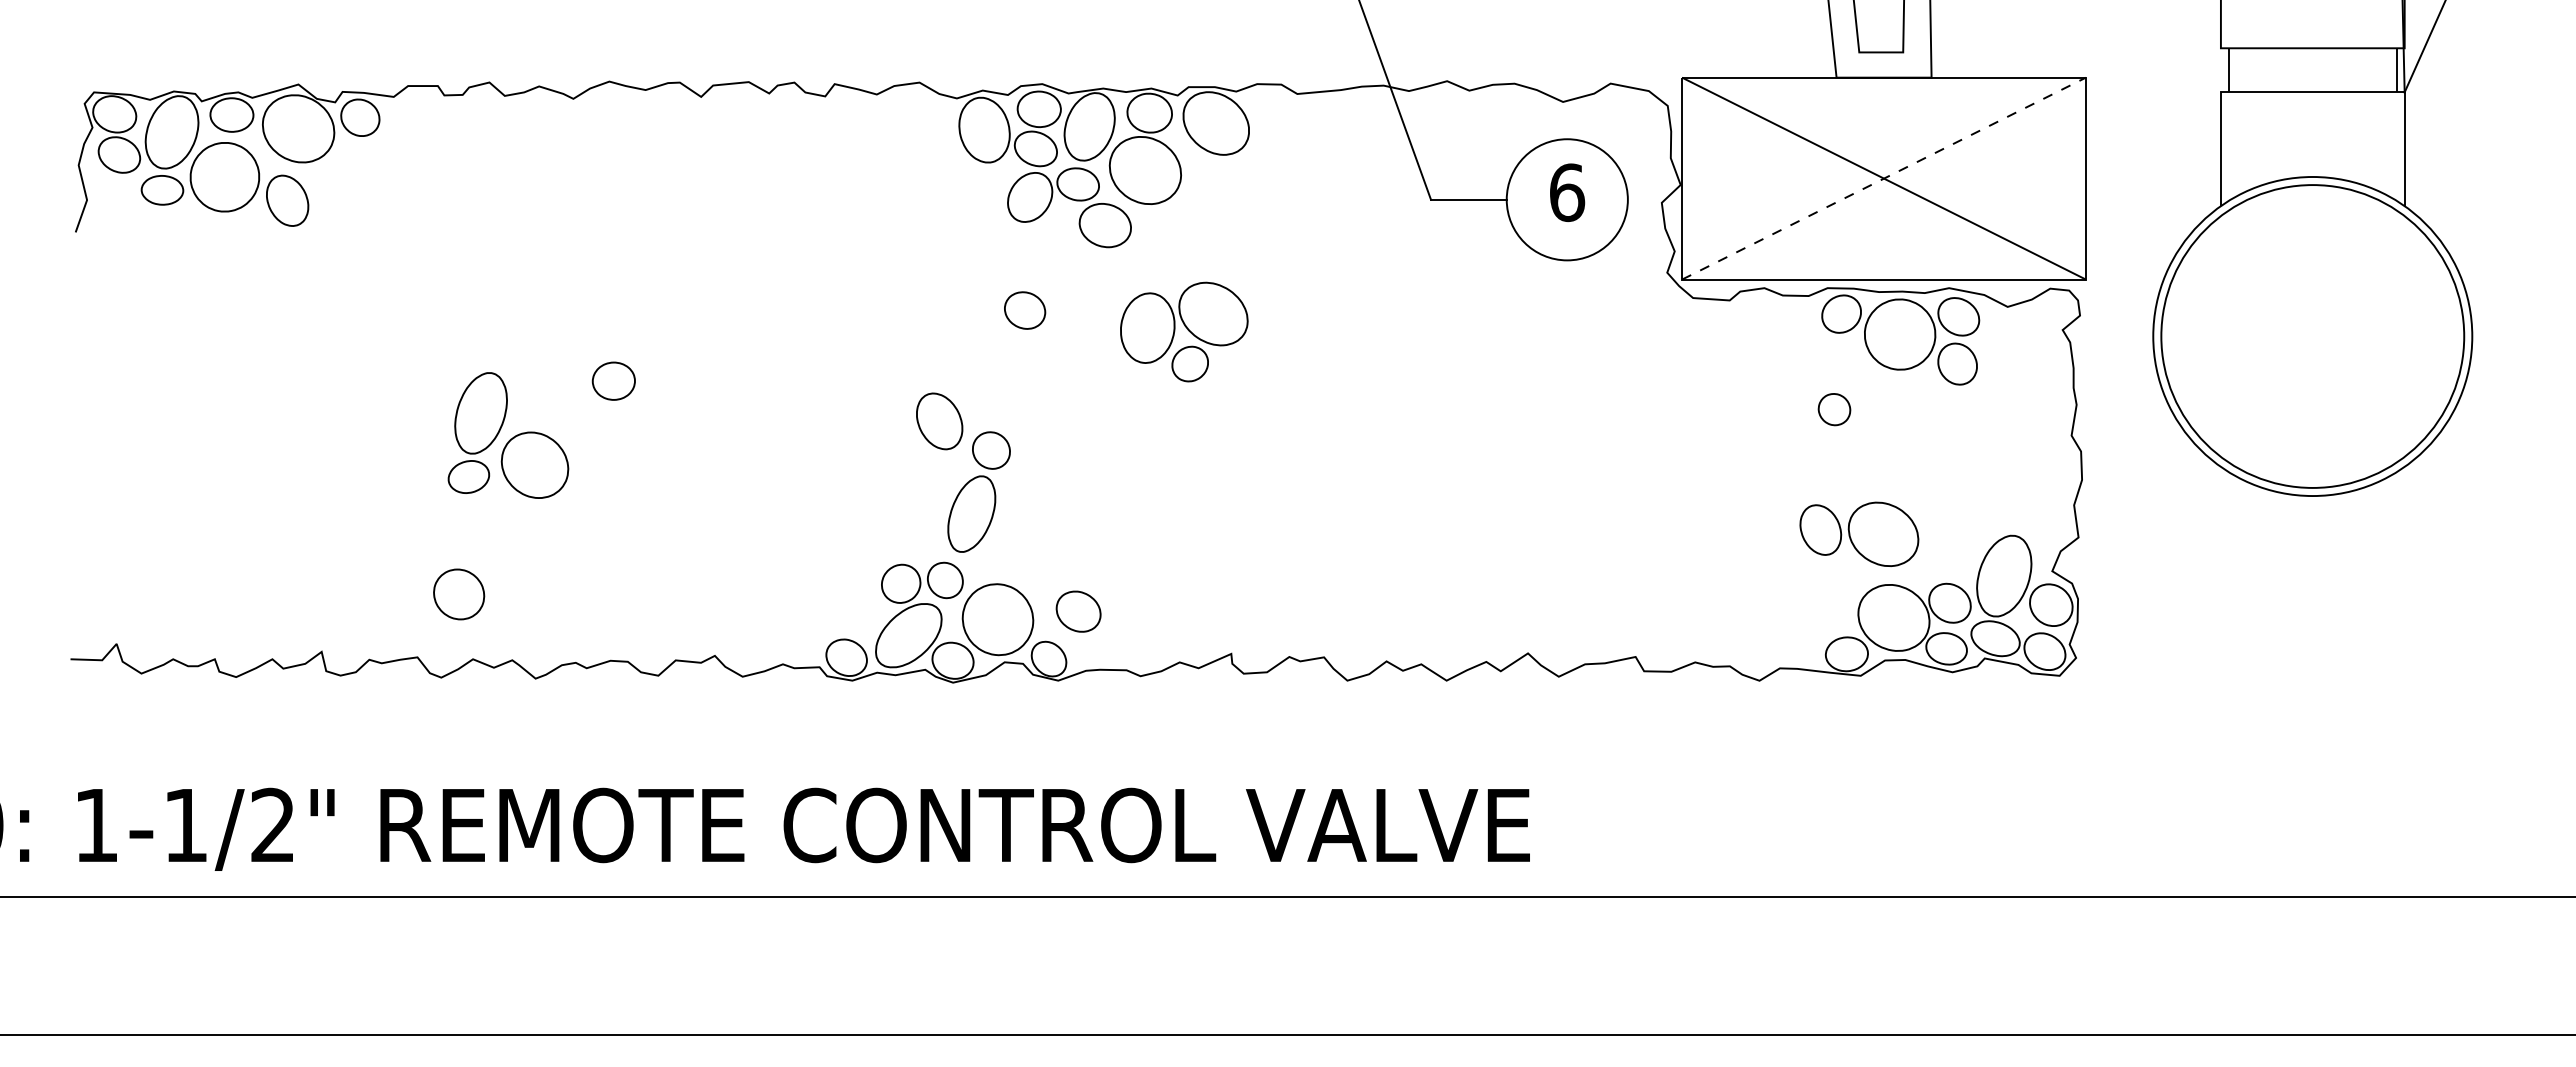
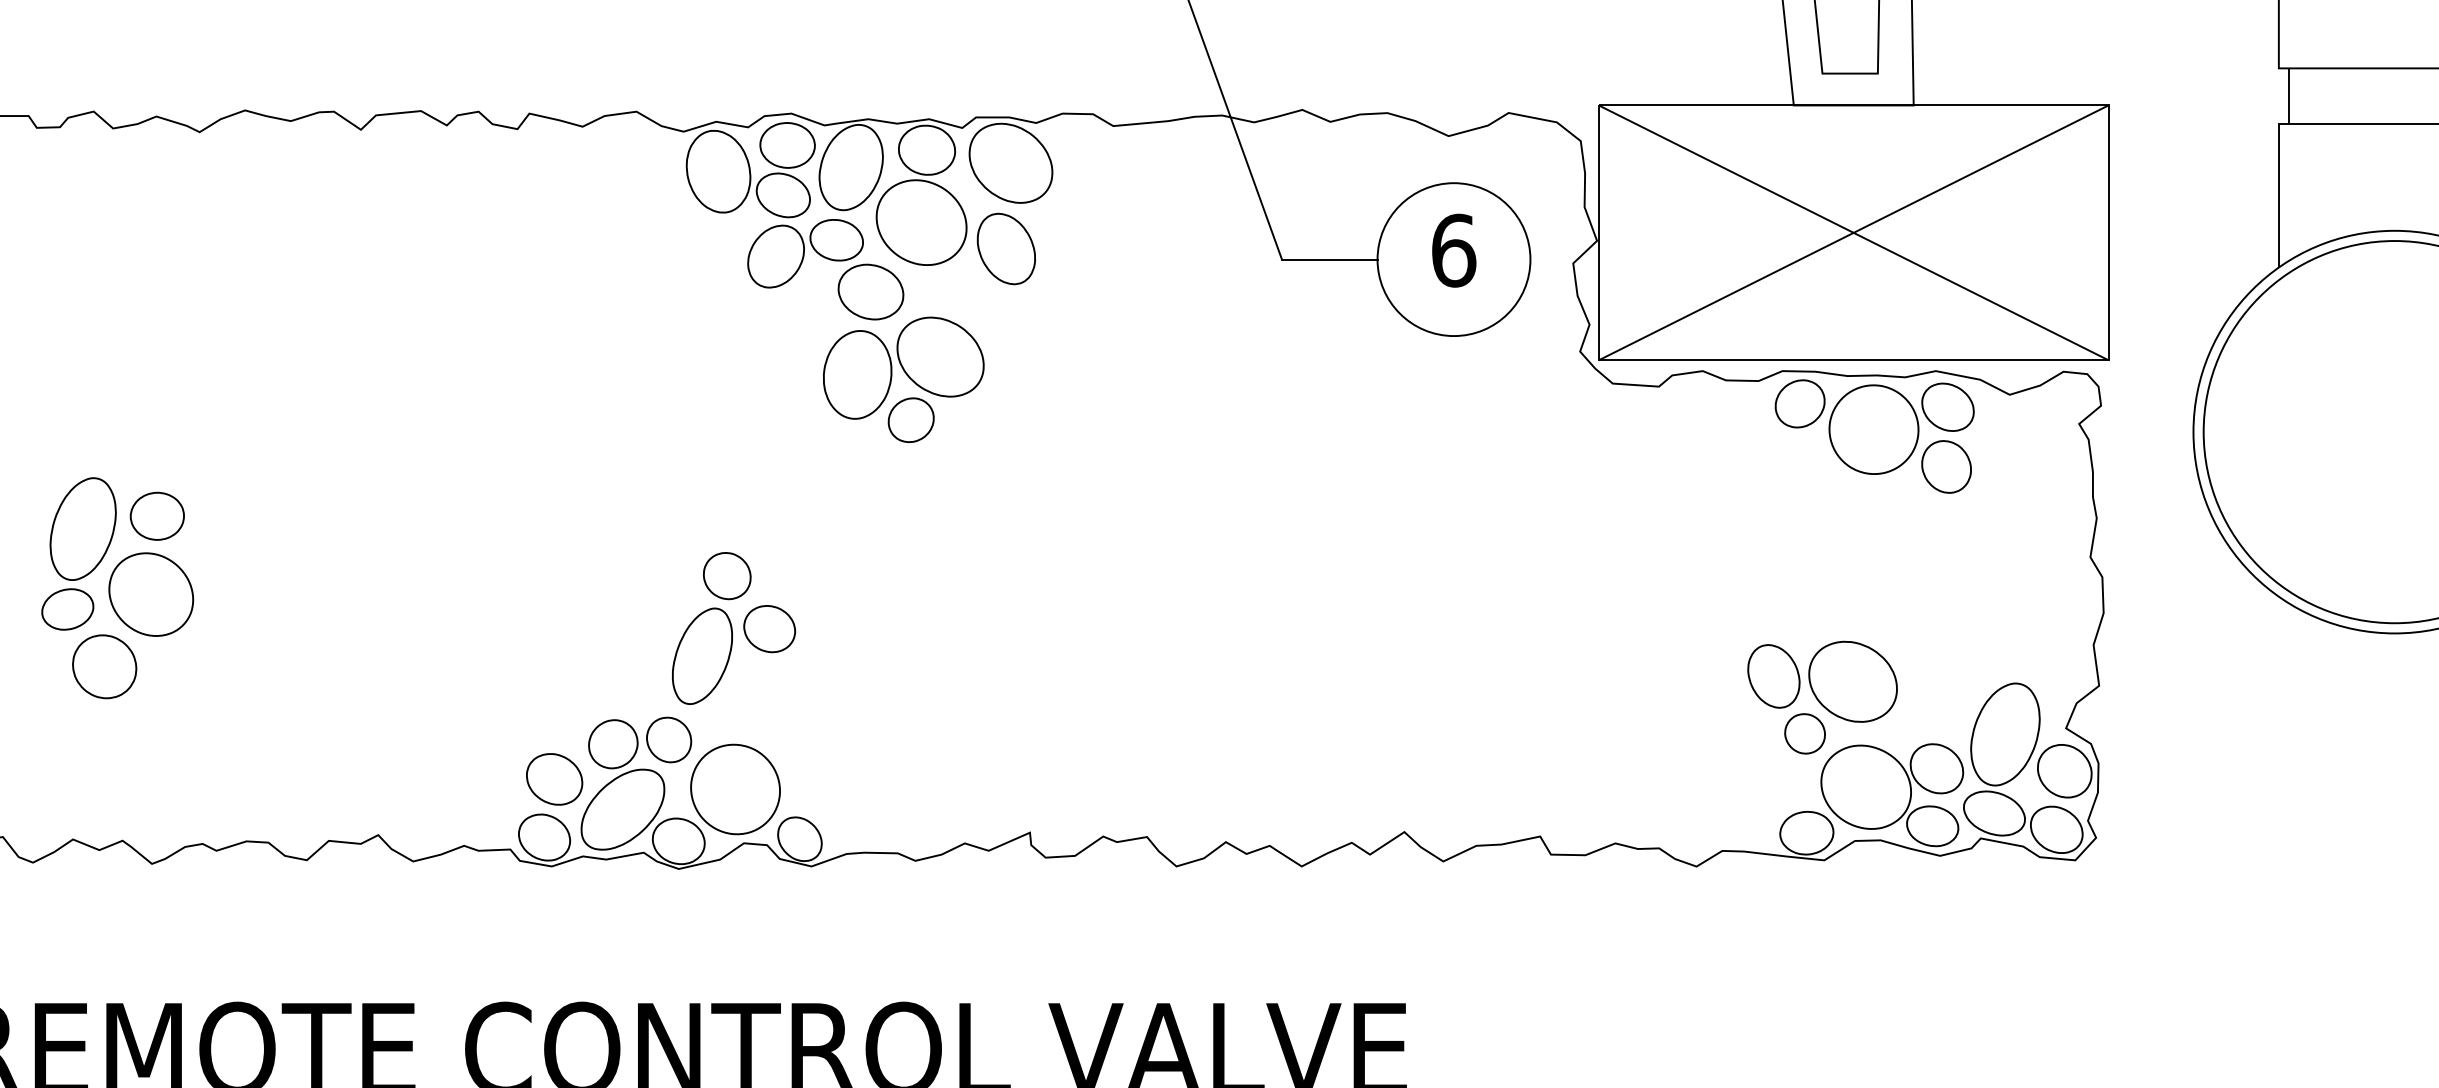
line: (1884, 178) -> (1854, 232), dashed -> solid
part: (1025, 310) -> (770, 628), moved
part: (1184, 331) -> (904, 379), moved
part: (613, 380) -> (156, 515), moved
part: (1834, 409) -> (1805, 733), moved
part: (939, 421) -> (1006, 249), moved
part: (459, 594) -> (105, 666), moved
part: (1078, 611) -> (554, 779), moved

